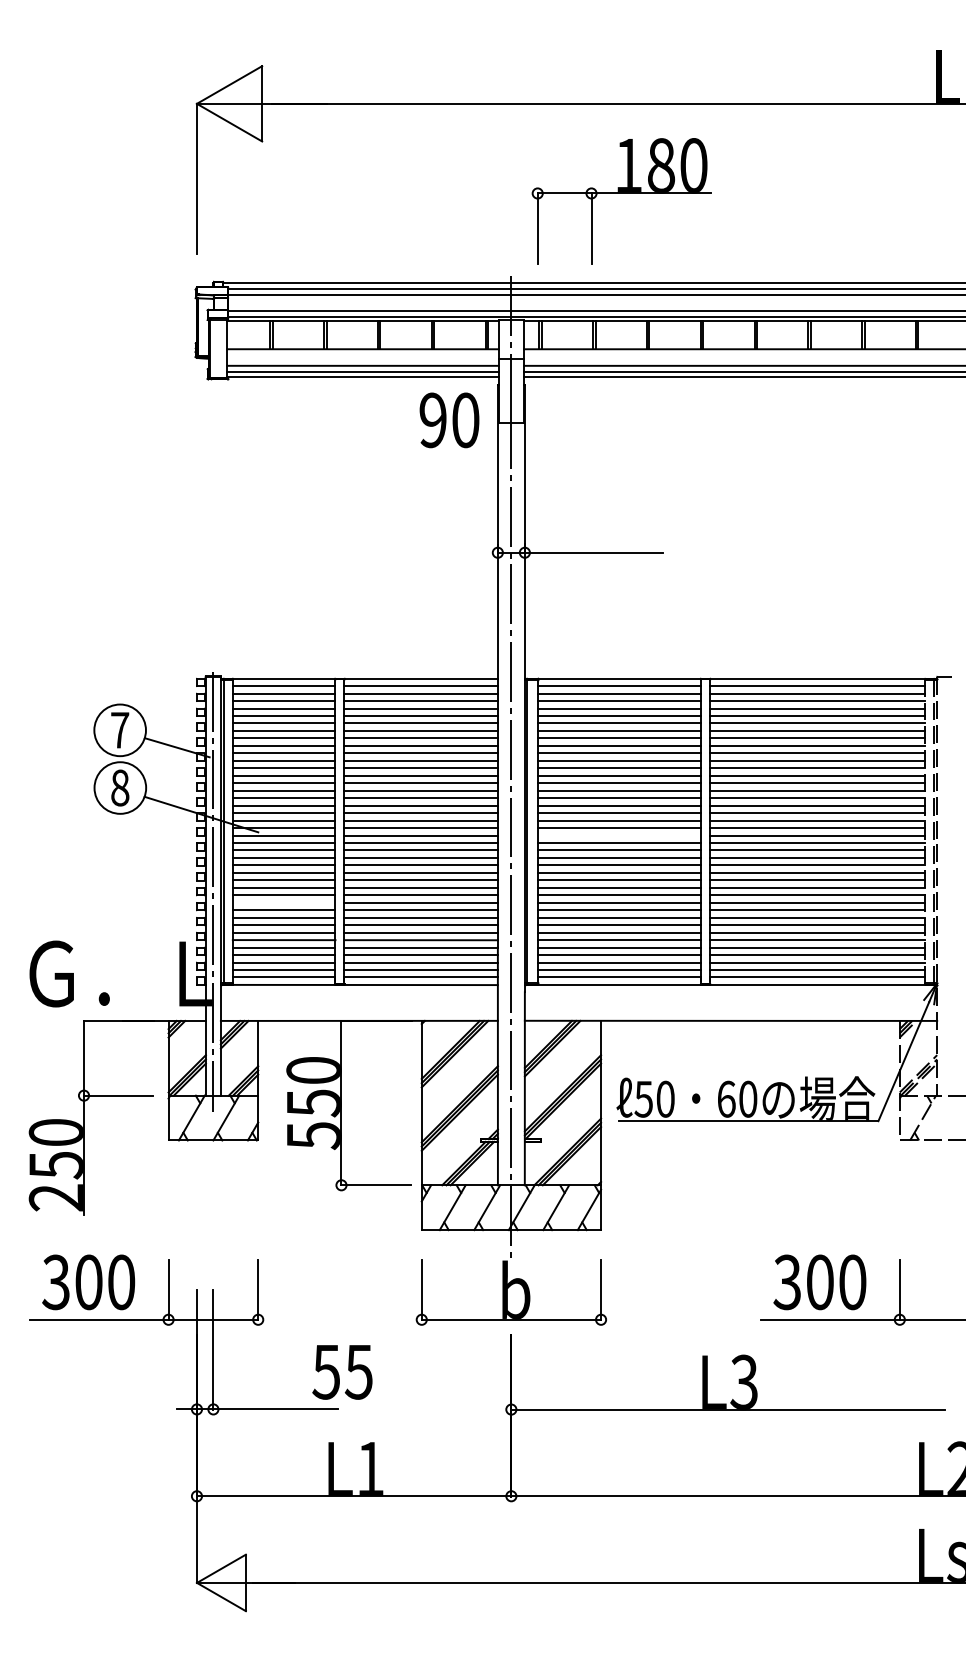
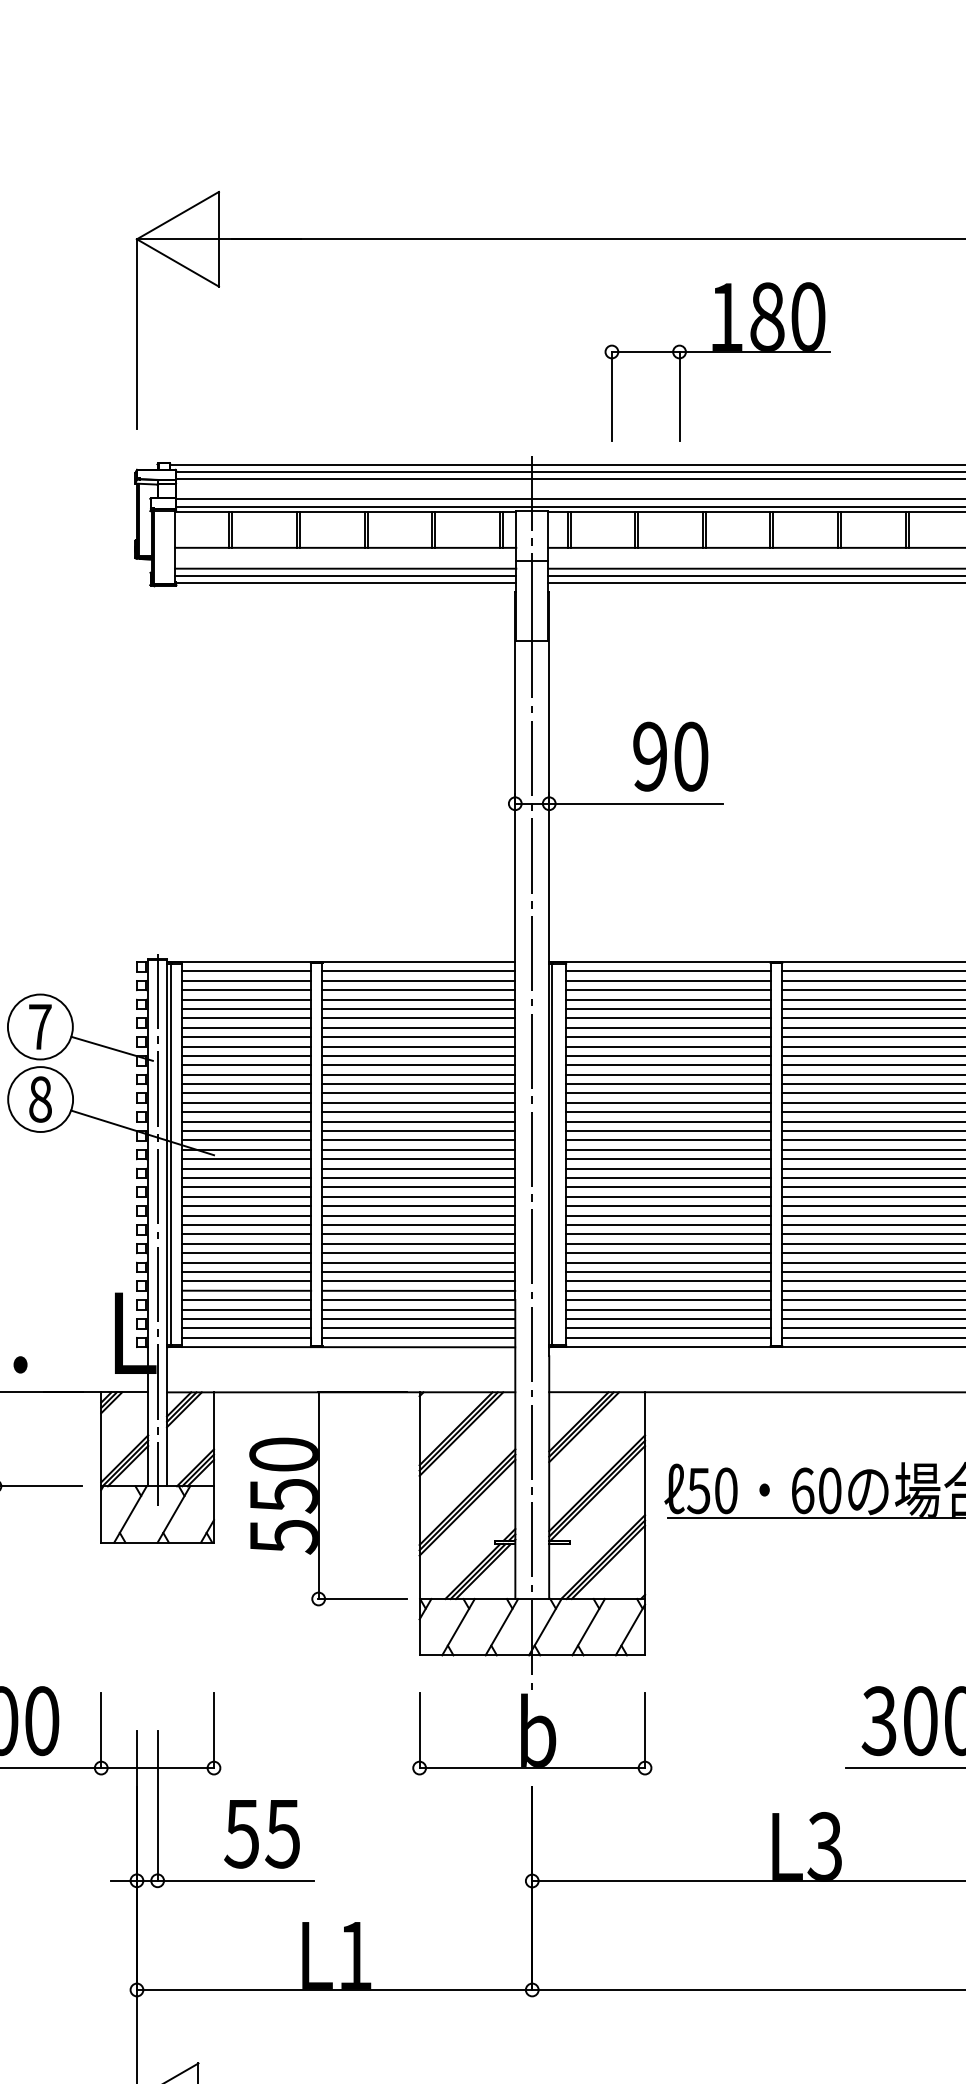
part: (621, 193) -> (717, 352), moved
text: (449, 420) -> (670, 756), moved
line: (619, 835) -> (668, 1159), added
line: (283, 902) -> (245, 1243), added
text: (342, 1372) -> (262, 1834), moved

